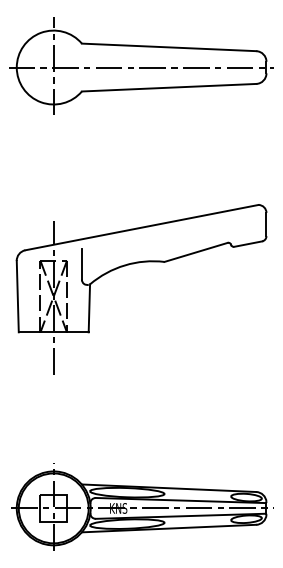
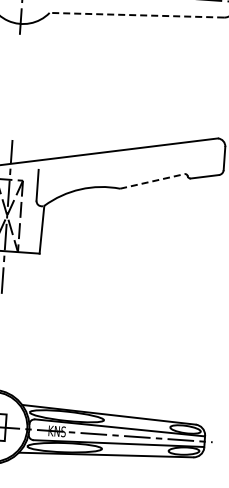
line: (168, 87) -> (136, 14), solid -> dashed
line: (196, 252) -> (152, 181), solid -> dashed

